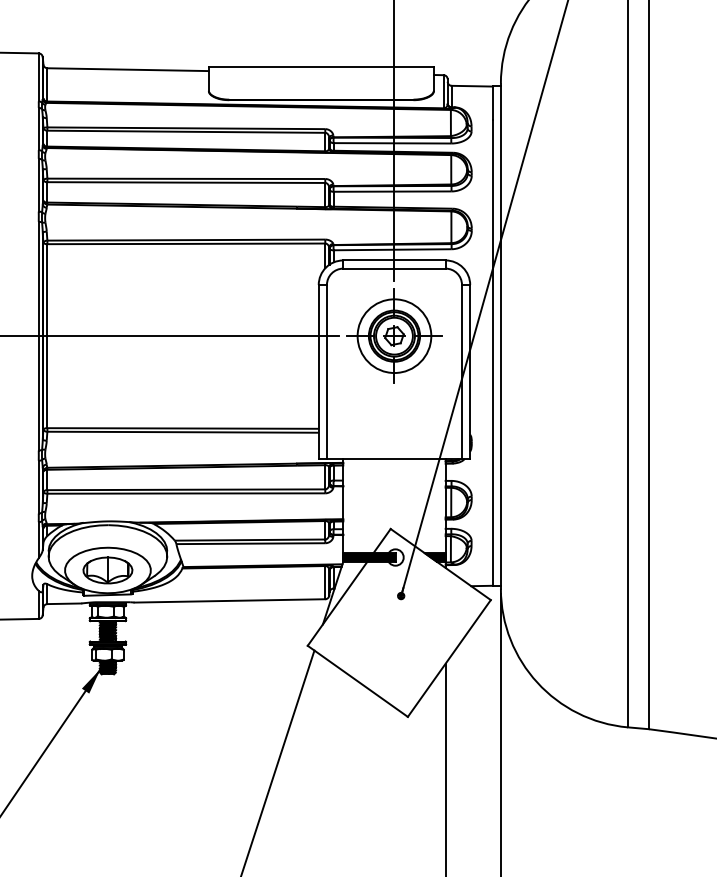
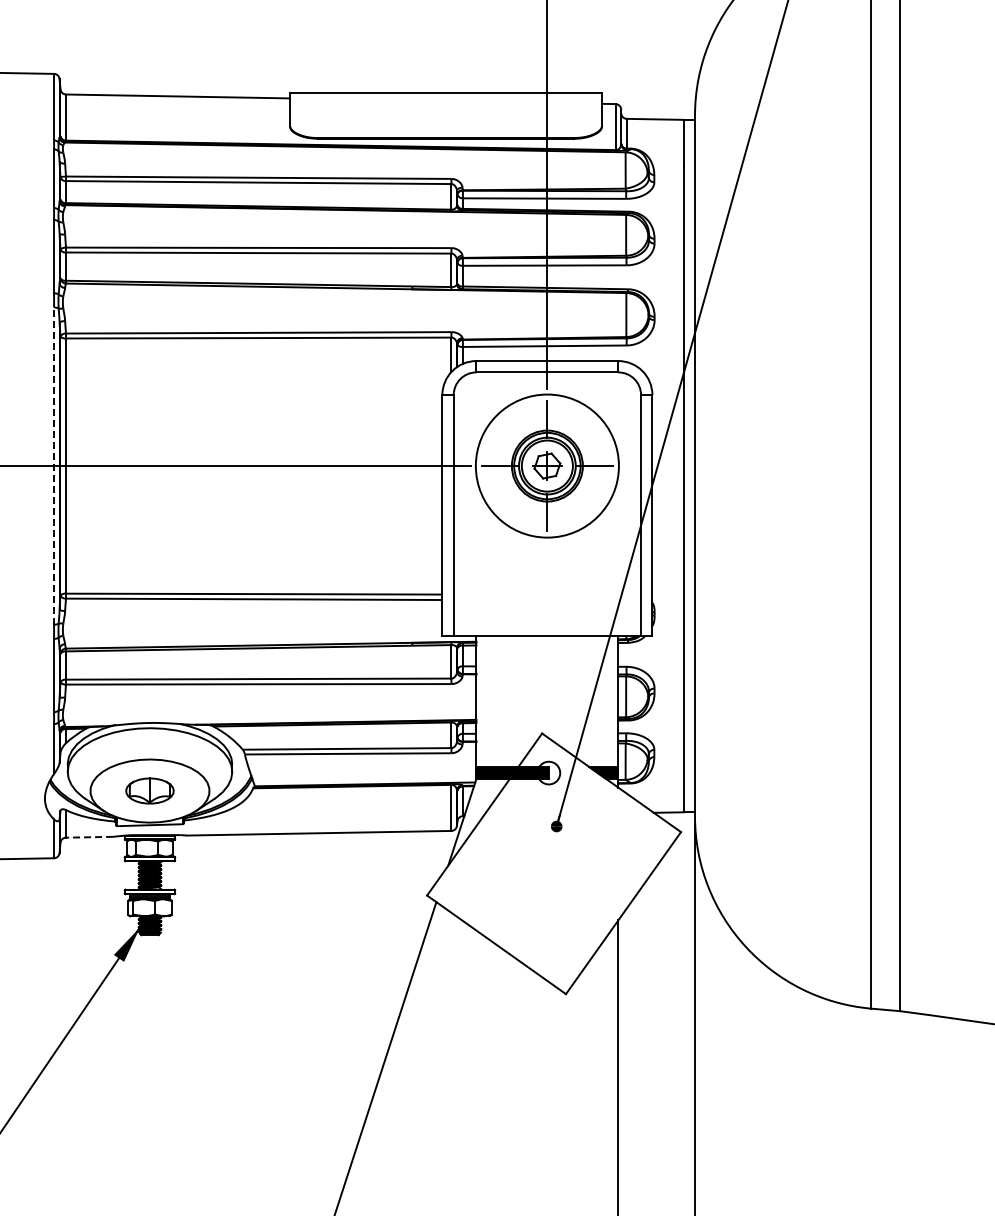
circle: (394, 335) -> (547, 465), size x1.4
line: (39, 336) -> (54, 466), solid -> dashed
part: (107, 570) -> (149, 790), size x0.7
line: (64, 603) -> (89, 837), solid -> dashed

